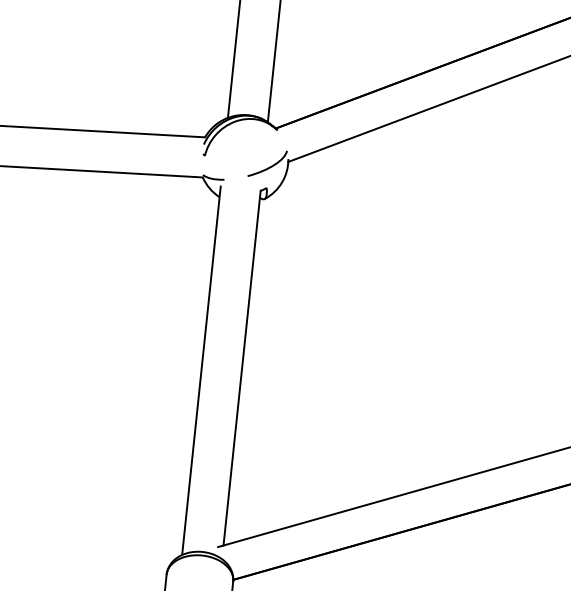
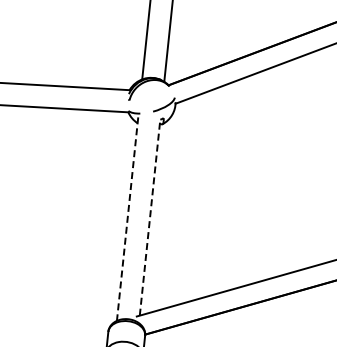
line: (242, 367) -> (150, 217), solid -> dashed
line: (201, 371) -> (127, 219), solid -> dashed

